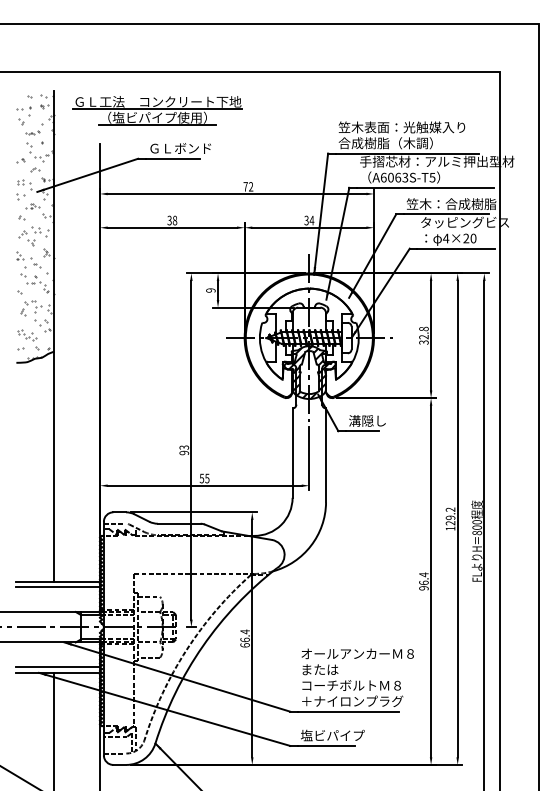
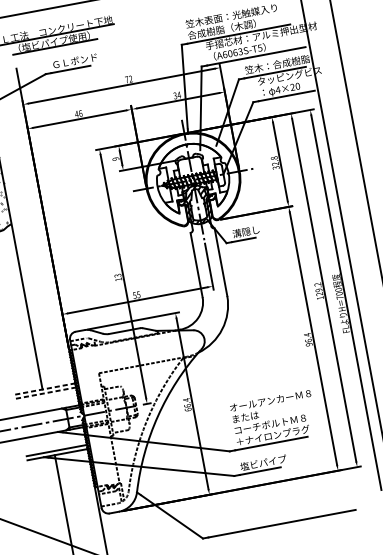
text: (172, 220) -> (78, 113), 38 -> 46
text: (184, 452) -> (118, 279), 93 -> 13
text: (476, 532) -> (339, 297), 800 -> 700
line: (58, 581) -> (45, 388), solid -> dashed
line: (58, 587) -> (46, 393), solid -> dashed

